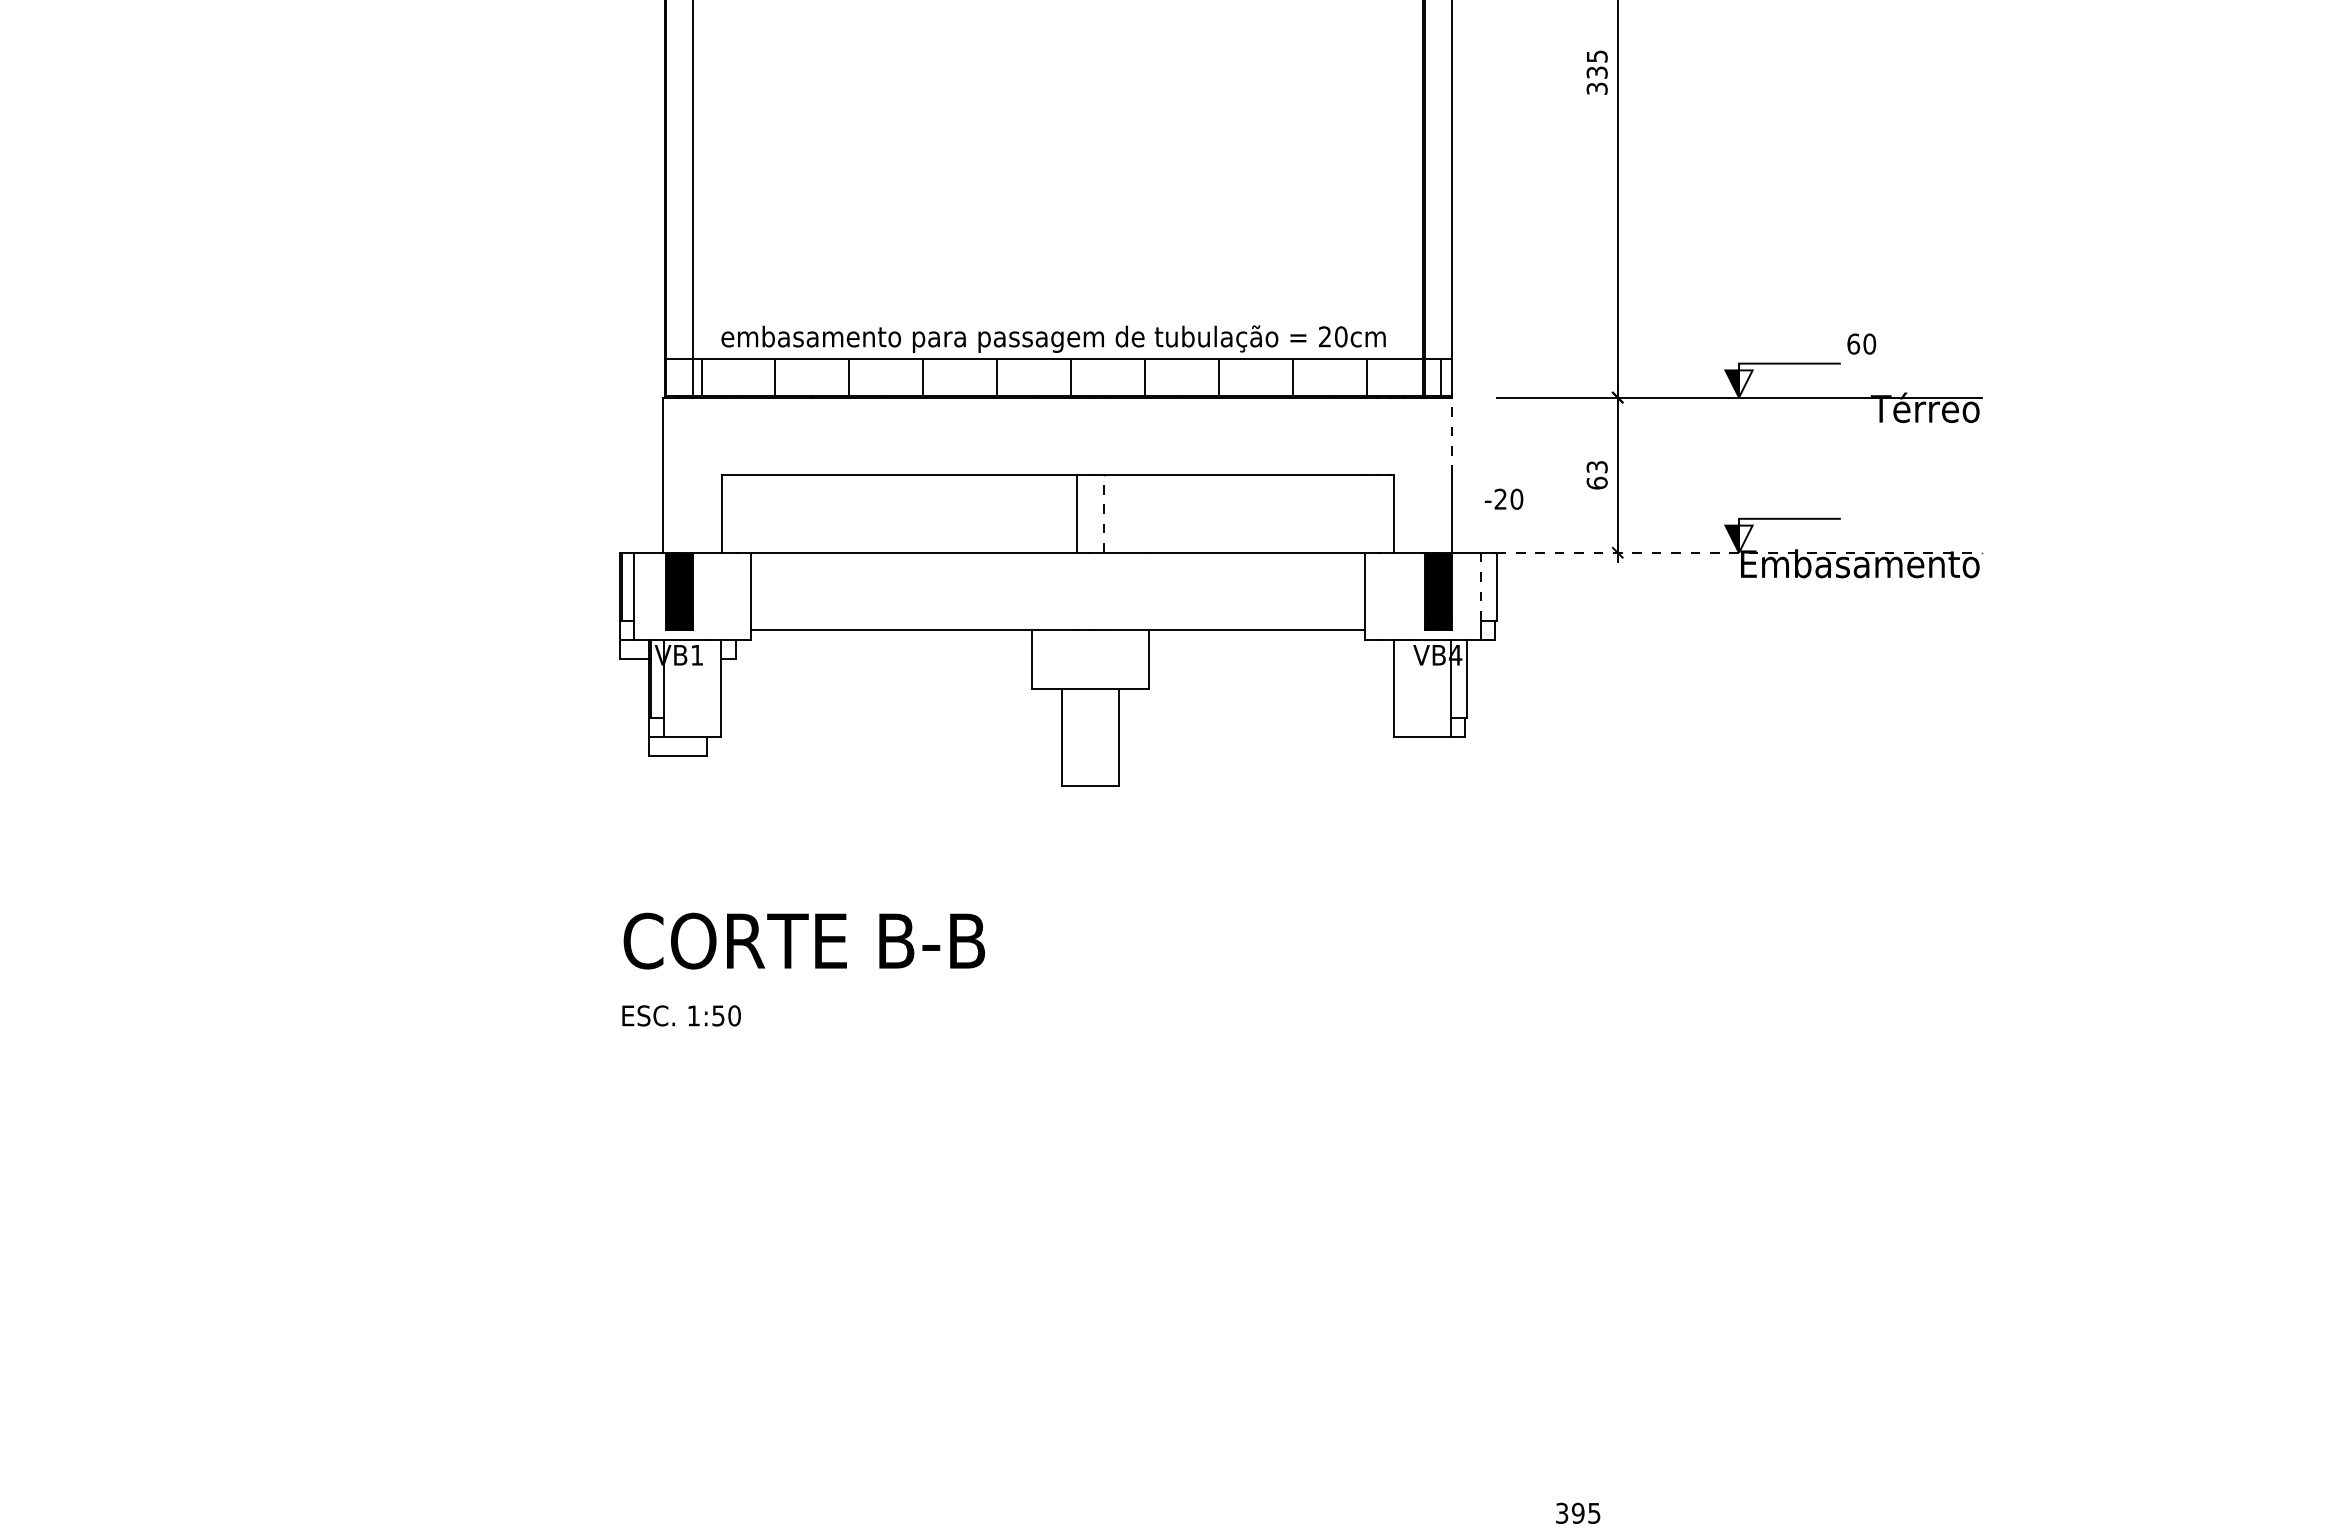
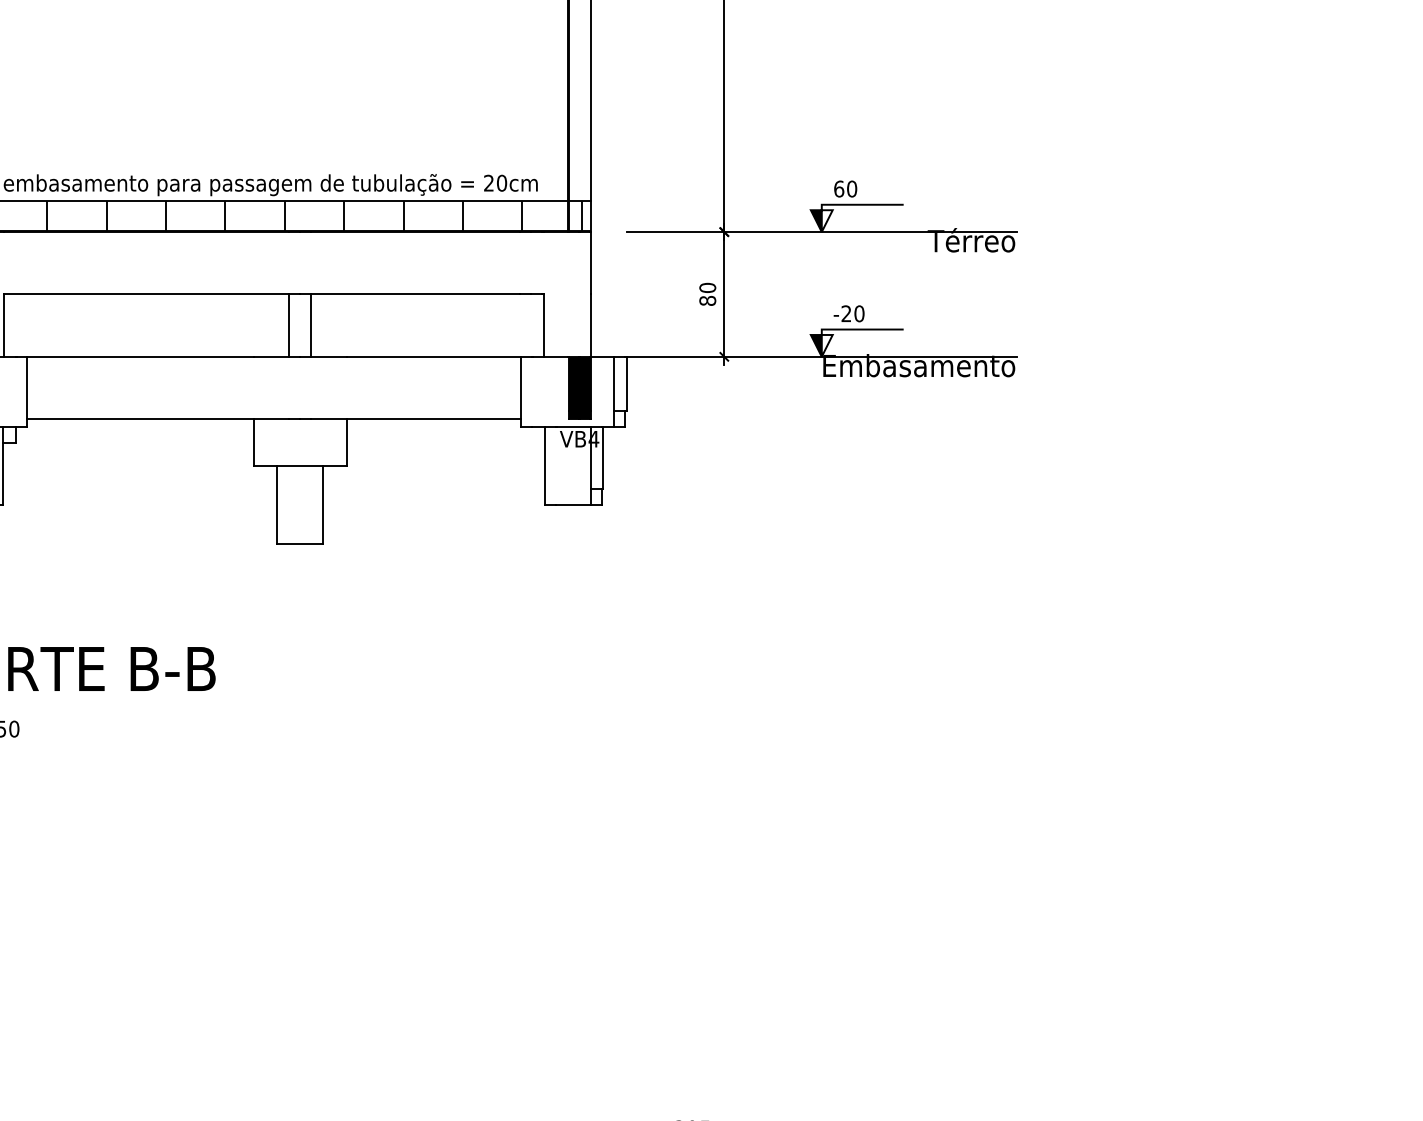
text: (1861, 343) -> (845, 188), moved
line: (1451, 436) -> (590, 263), dashed -> solid
text: (1596, 474) -> (707, 293), 63 -> 80
text: (1503, 498) -> (848, 313), moved
line: (1103, 513) -> (310, 325), dashed -> solid
line: (1739, 552) -> (822, 356), dashed -> solid
line: (1481, 586) -> (614, 383), dashed -> solid

